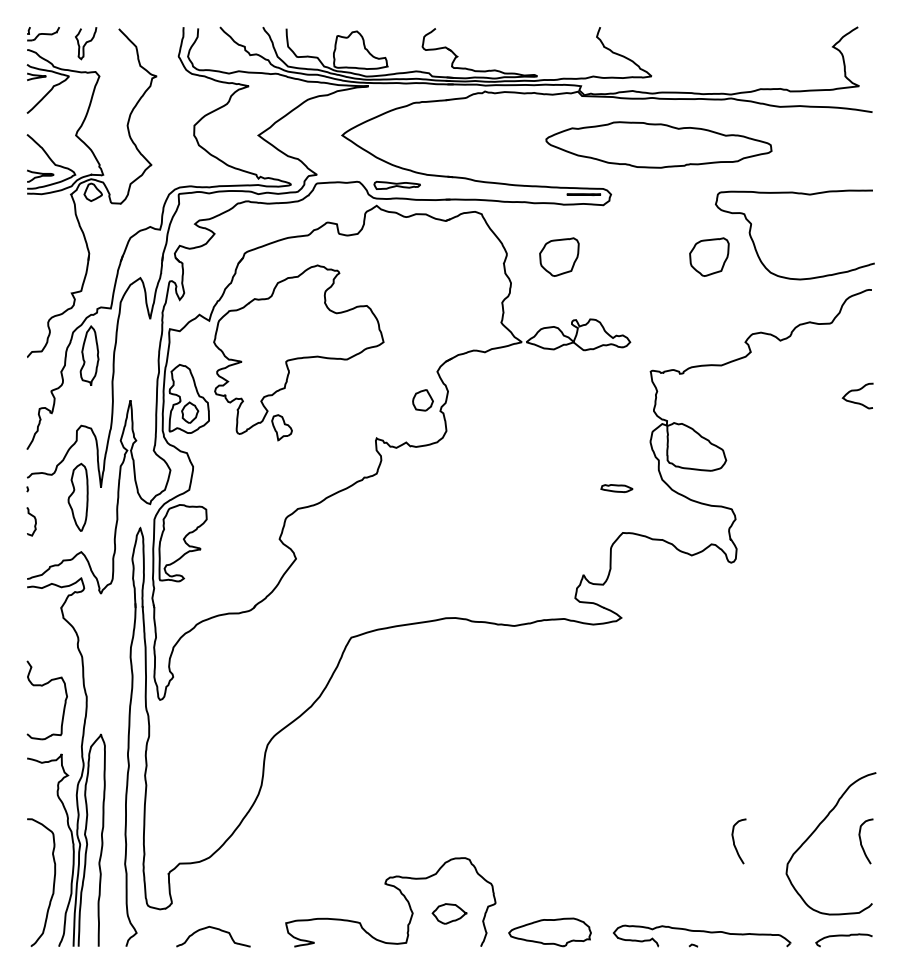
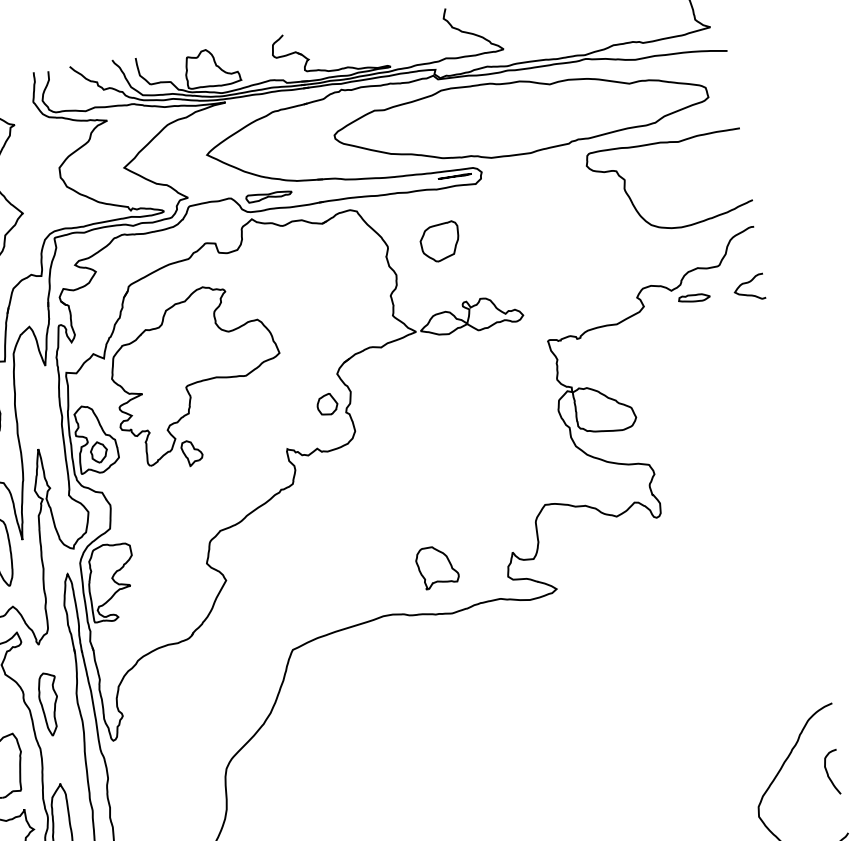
part: (658, 144) -> (520, 115), size x1.67
part: (709, 256) -> (588, 218), removed
curve: (857, 391) -> (748, 283), moved
part: (616, 488) -> (693, 298), moved
part: (506, 577) -> (436, 566), added
part: (102, 654) -> (49, 704), added
curve: (734, 841) -> (702, 792), removed

